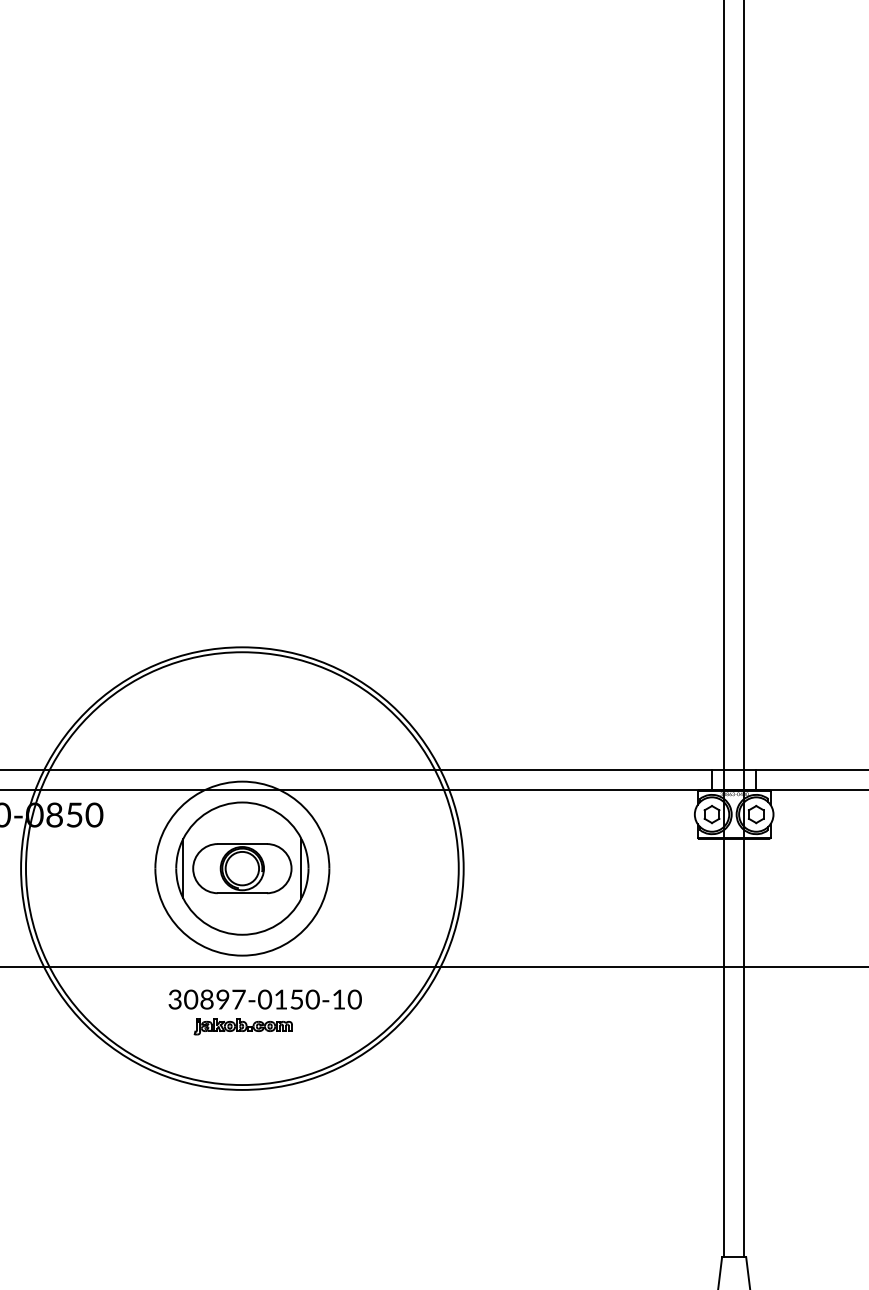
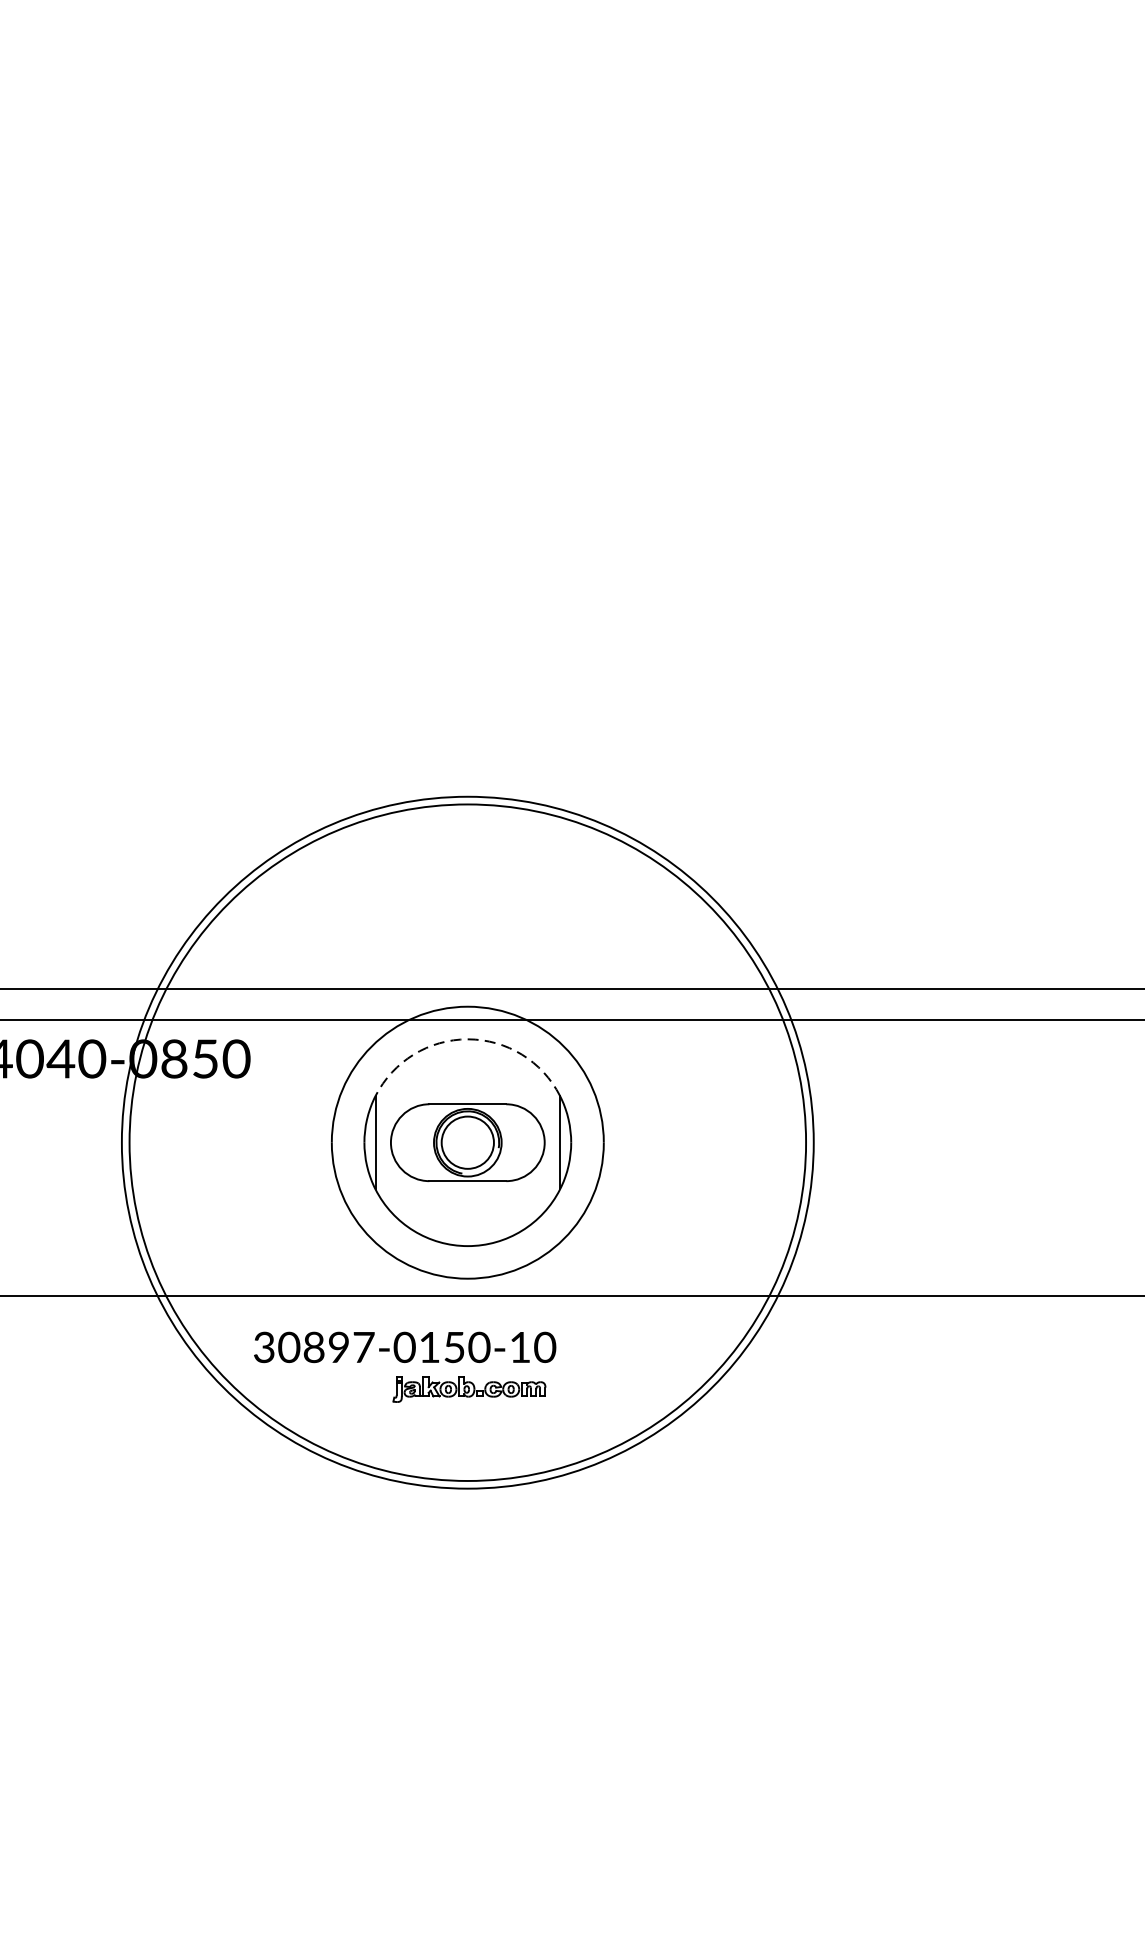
arc: (242, 802) -> (468, 1039), solid -> dashed
text: (264, 999) -> (403, 1347), moved

